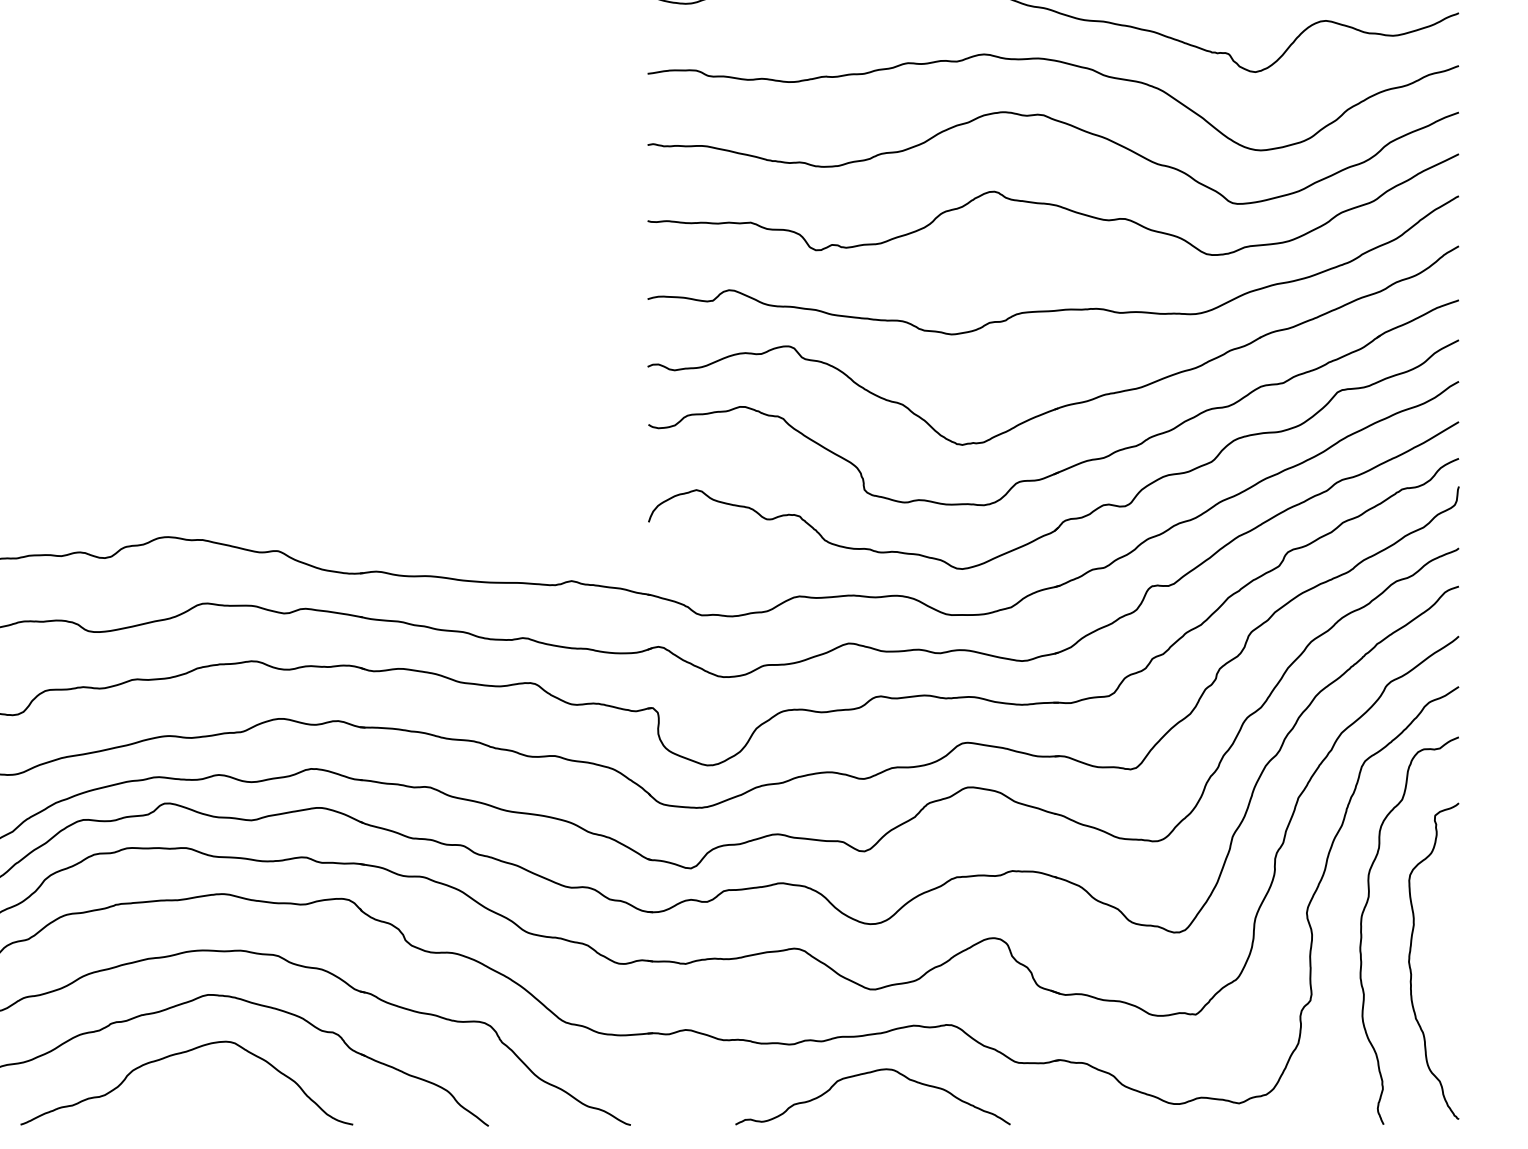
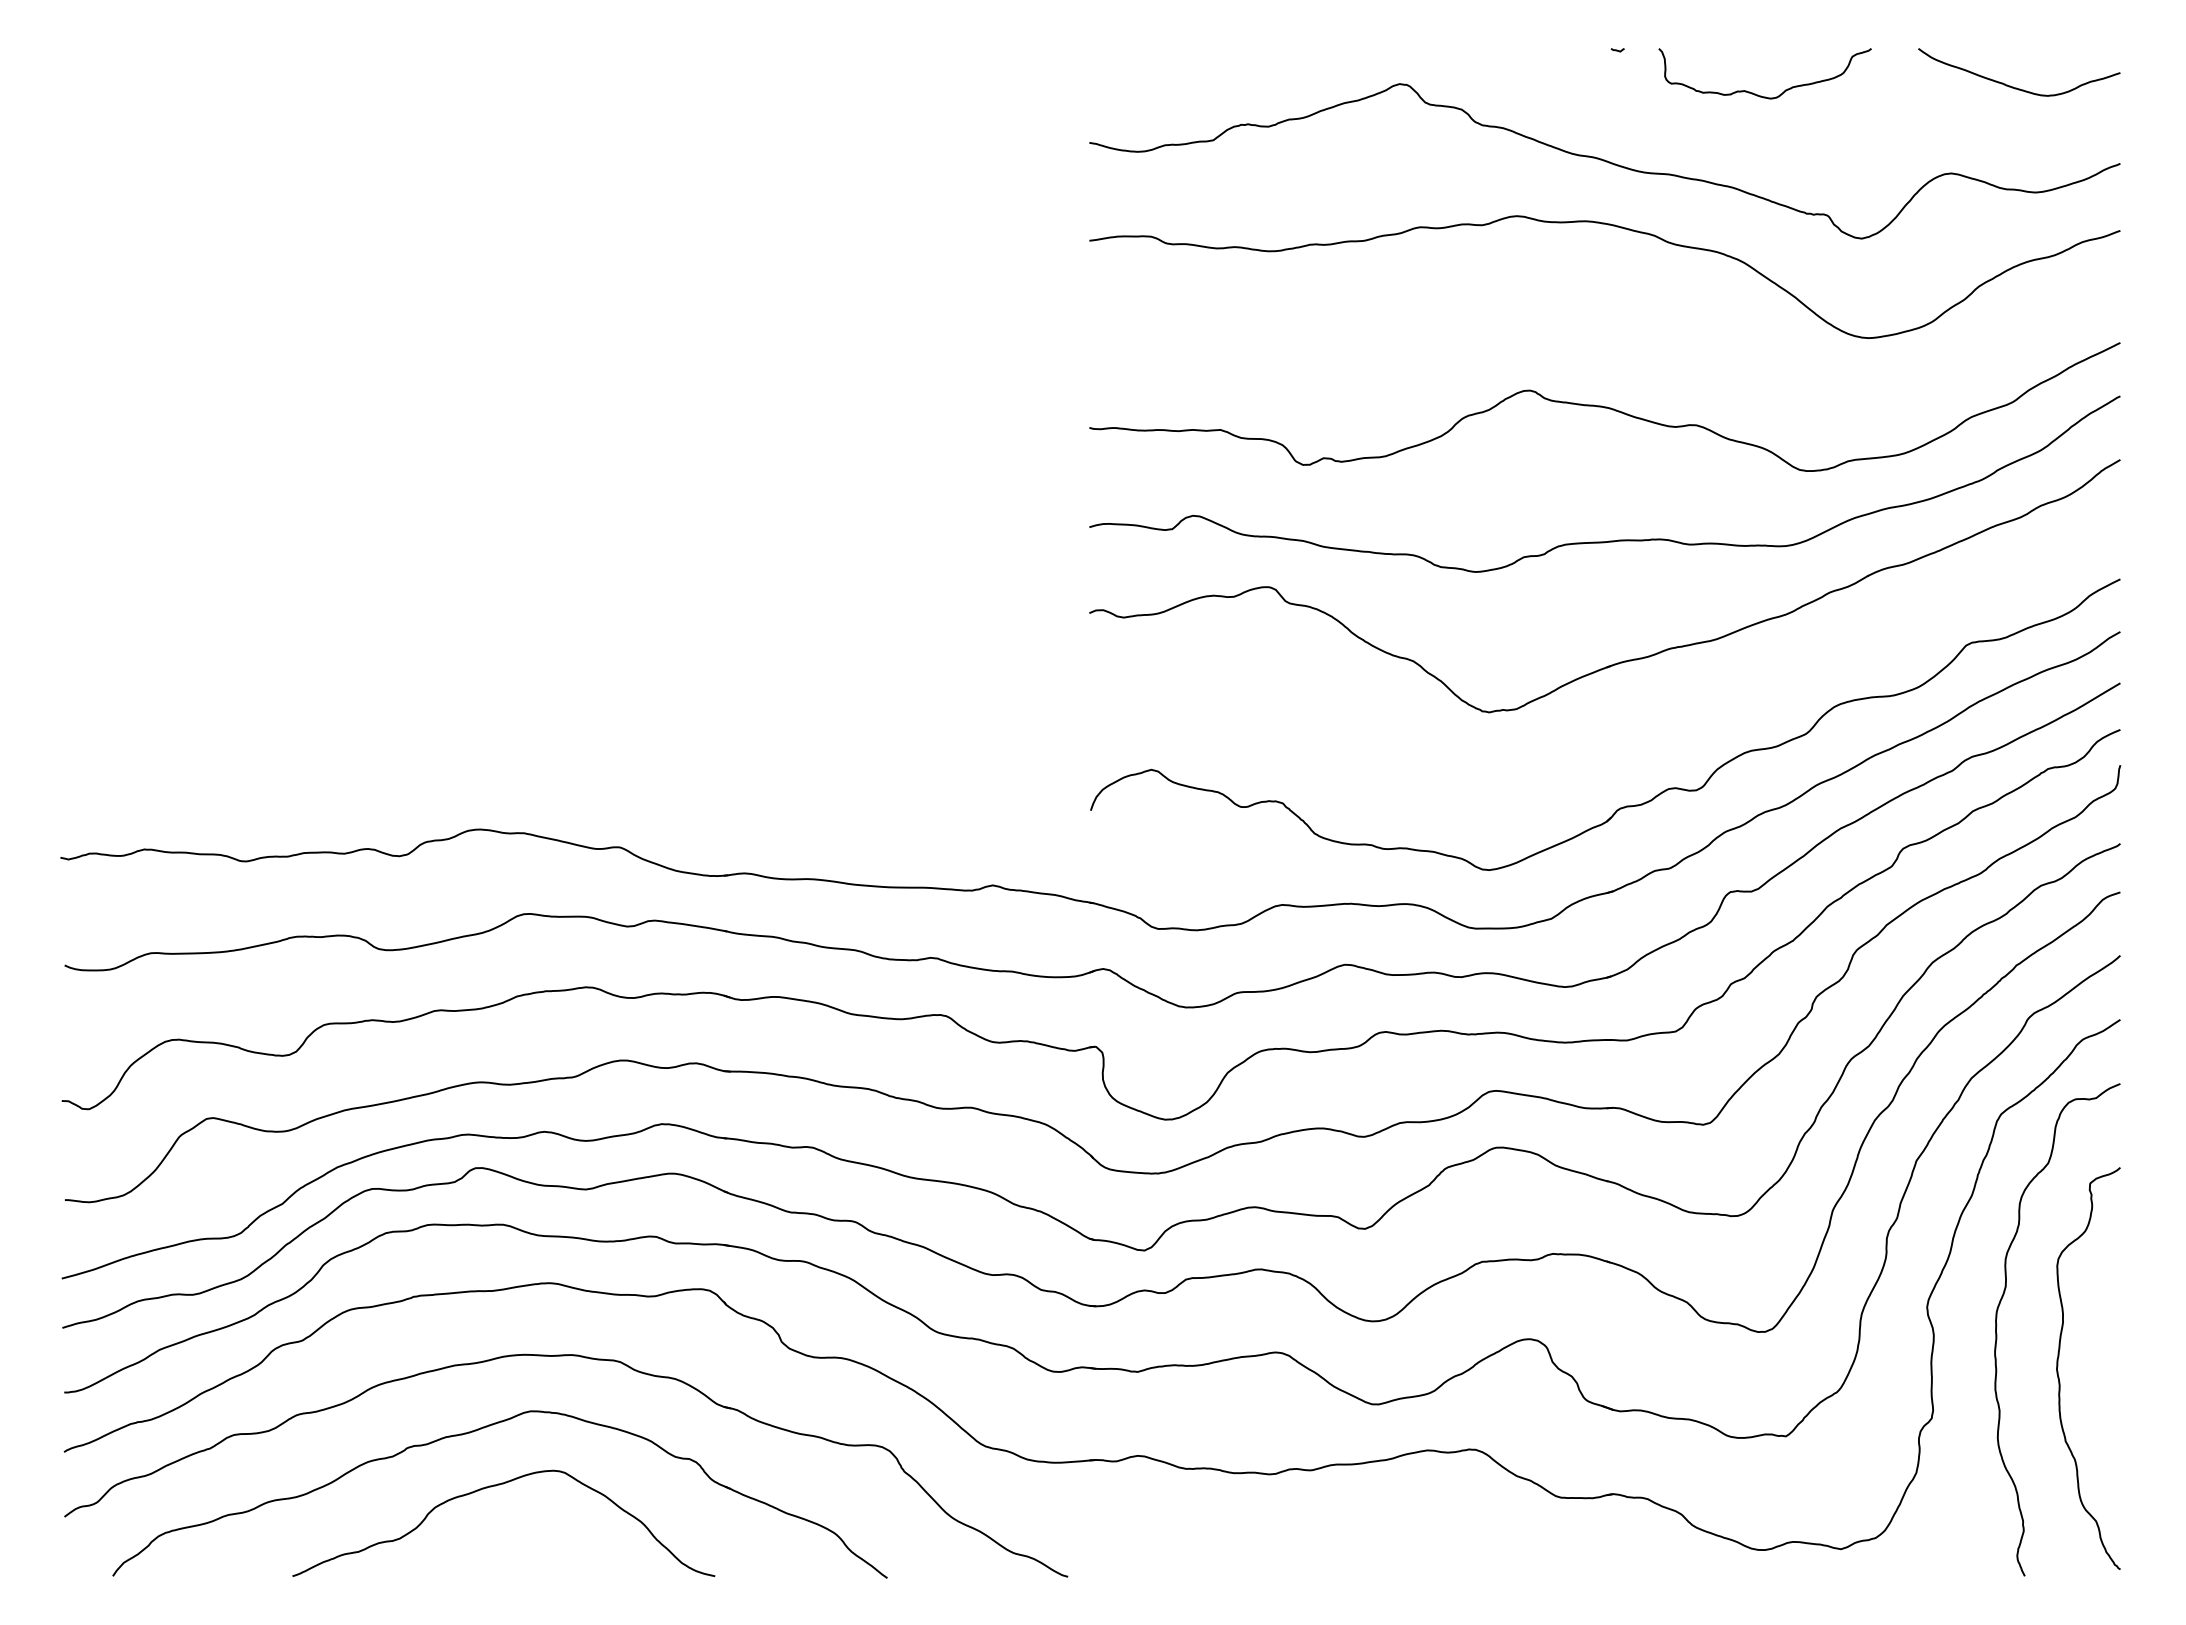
curve: (1063, 123) -> (1618, 304), removed
part: (1078, 463) -> (1636, 735), removed
curve: (868, 1073) -> (1369, 1511), removed

